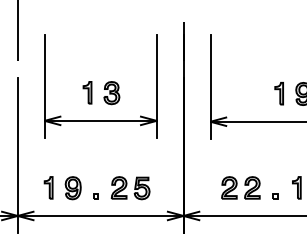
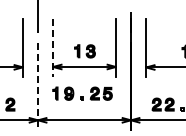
line: (45, 86) -> (53, 47), solid -> dashed
line: (18, 155) -> (38, 86), solid -> dashed
part: (97, 187) -> (82, 93), moved

